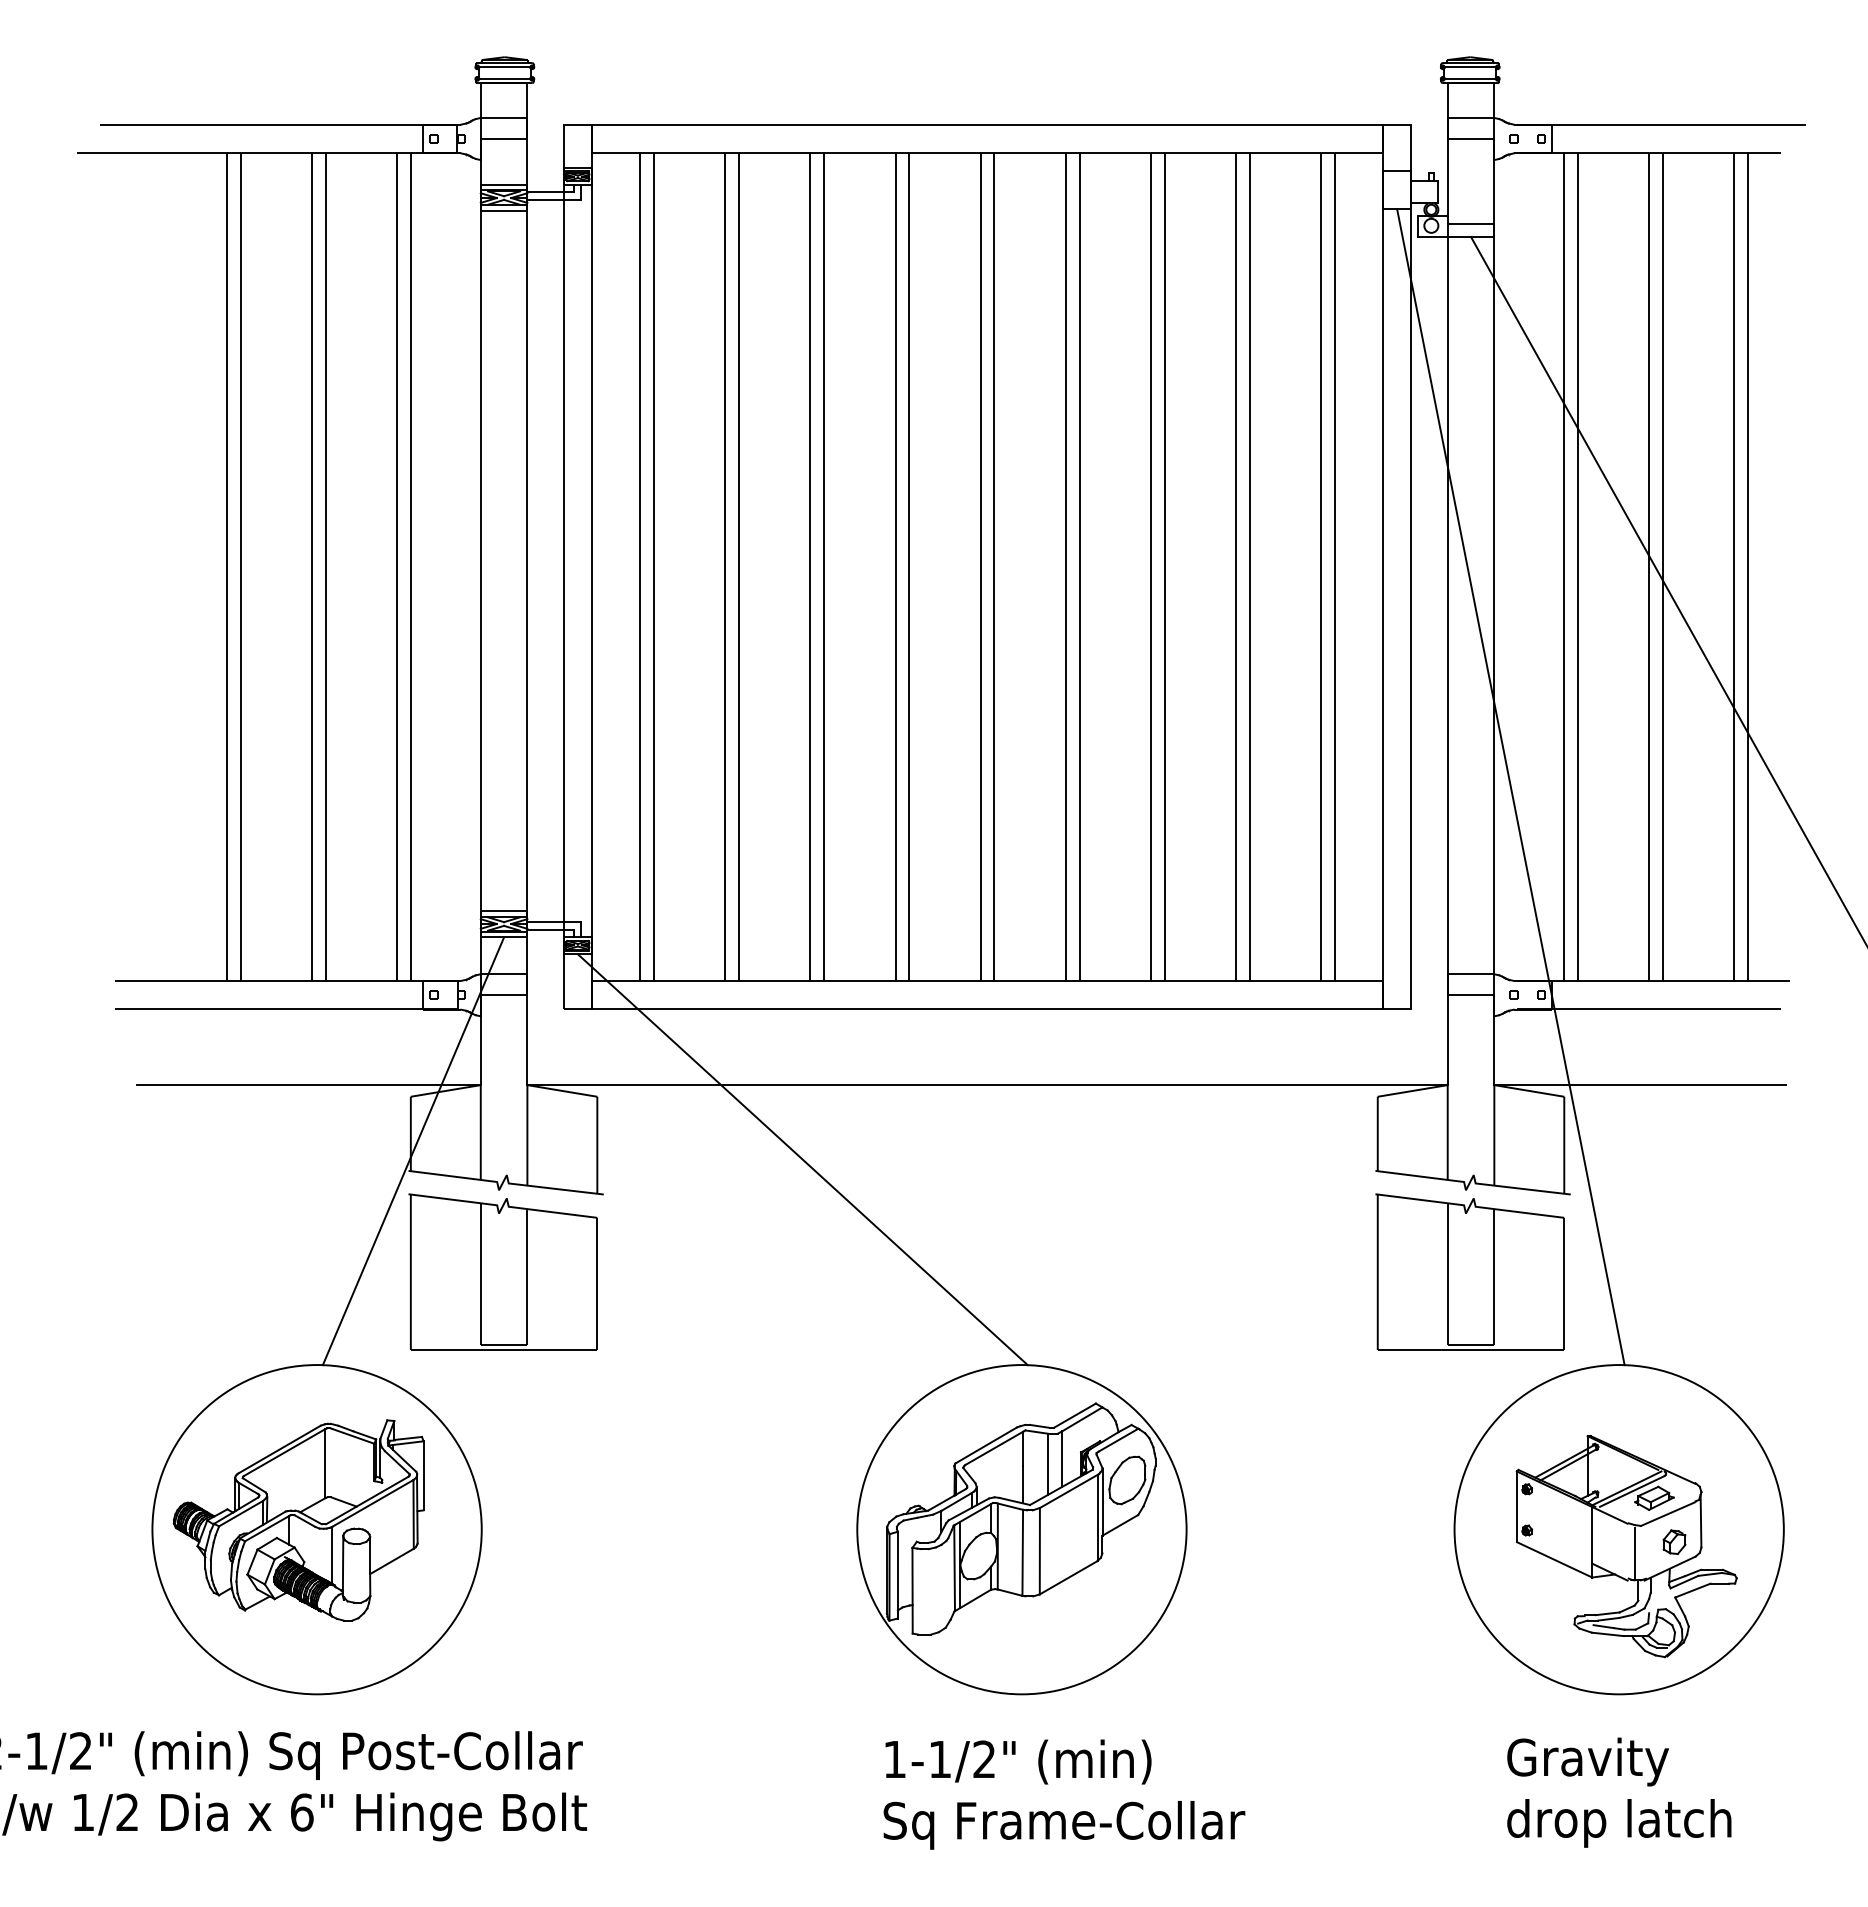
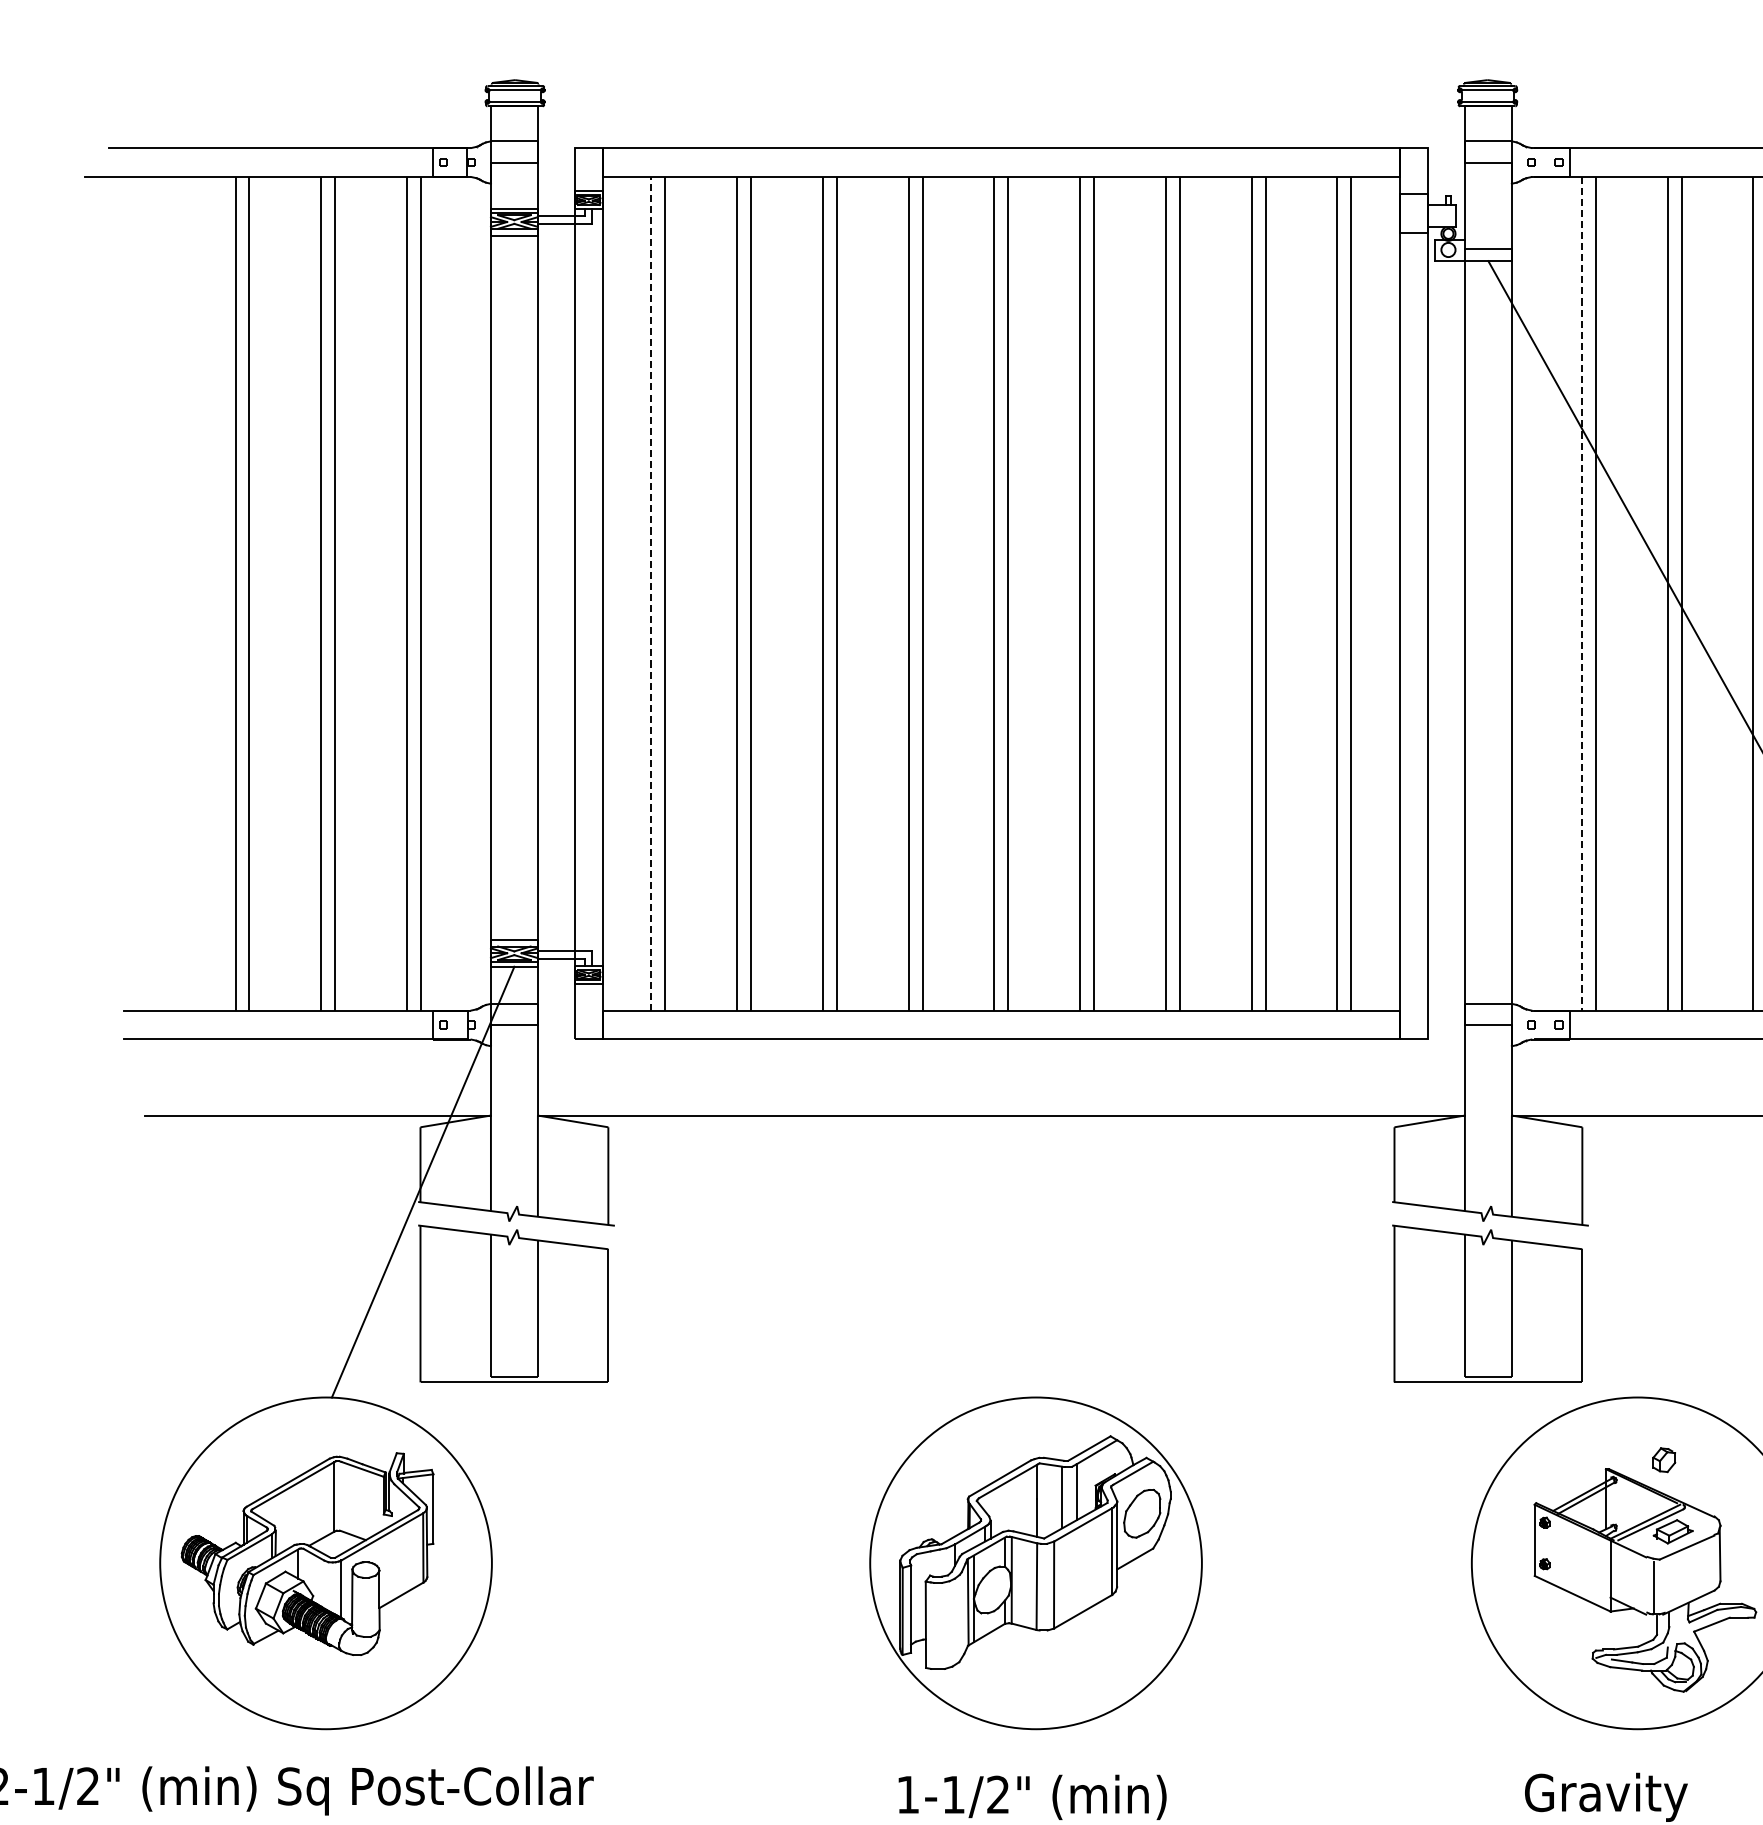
line: (640, 566) -> (651, 593), solid -> dashed
line: (1563, 567) -> (1581, 594), solid -> dashed
line: (1510, 787) -> (1528, 815), removed
line: (802, 1159) -> (815, 1190), removed
part: (1674, 1541) -> (1664, 1459), moved

